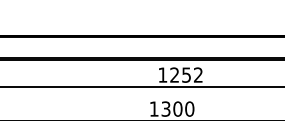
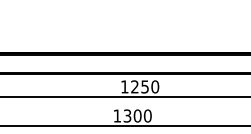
text: (198, 74) -> (155, 86), 1252 -> 1250

